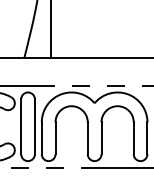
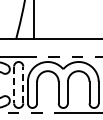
line: (35, 126) -> (23, 84), solid -> dashed
line: (21, 127) -> (14, 85), solid -> dashed

